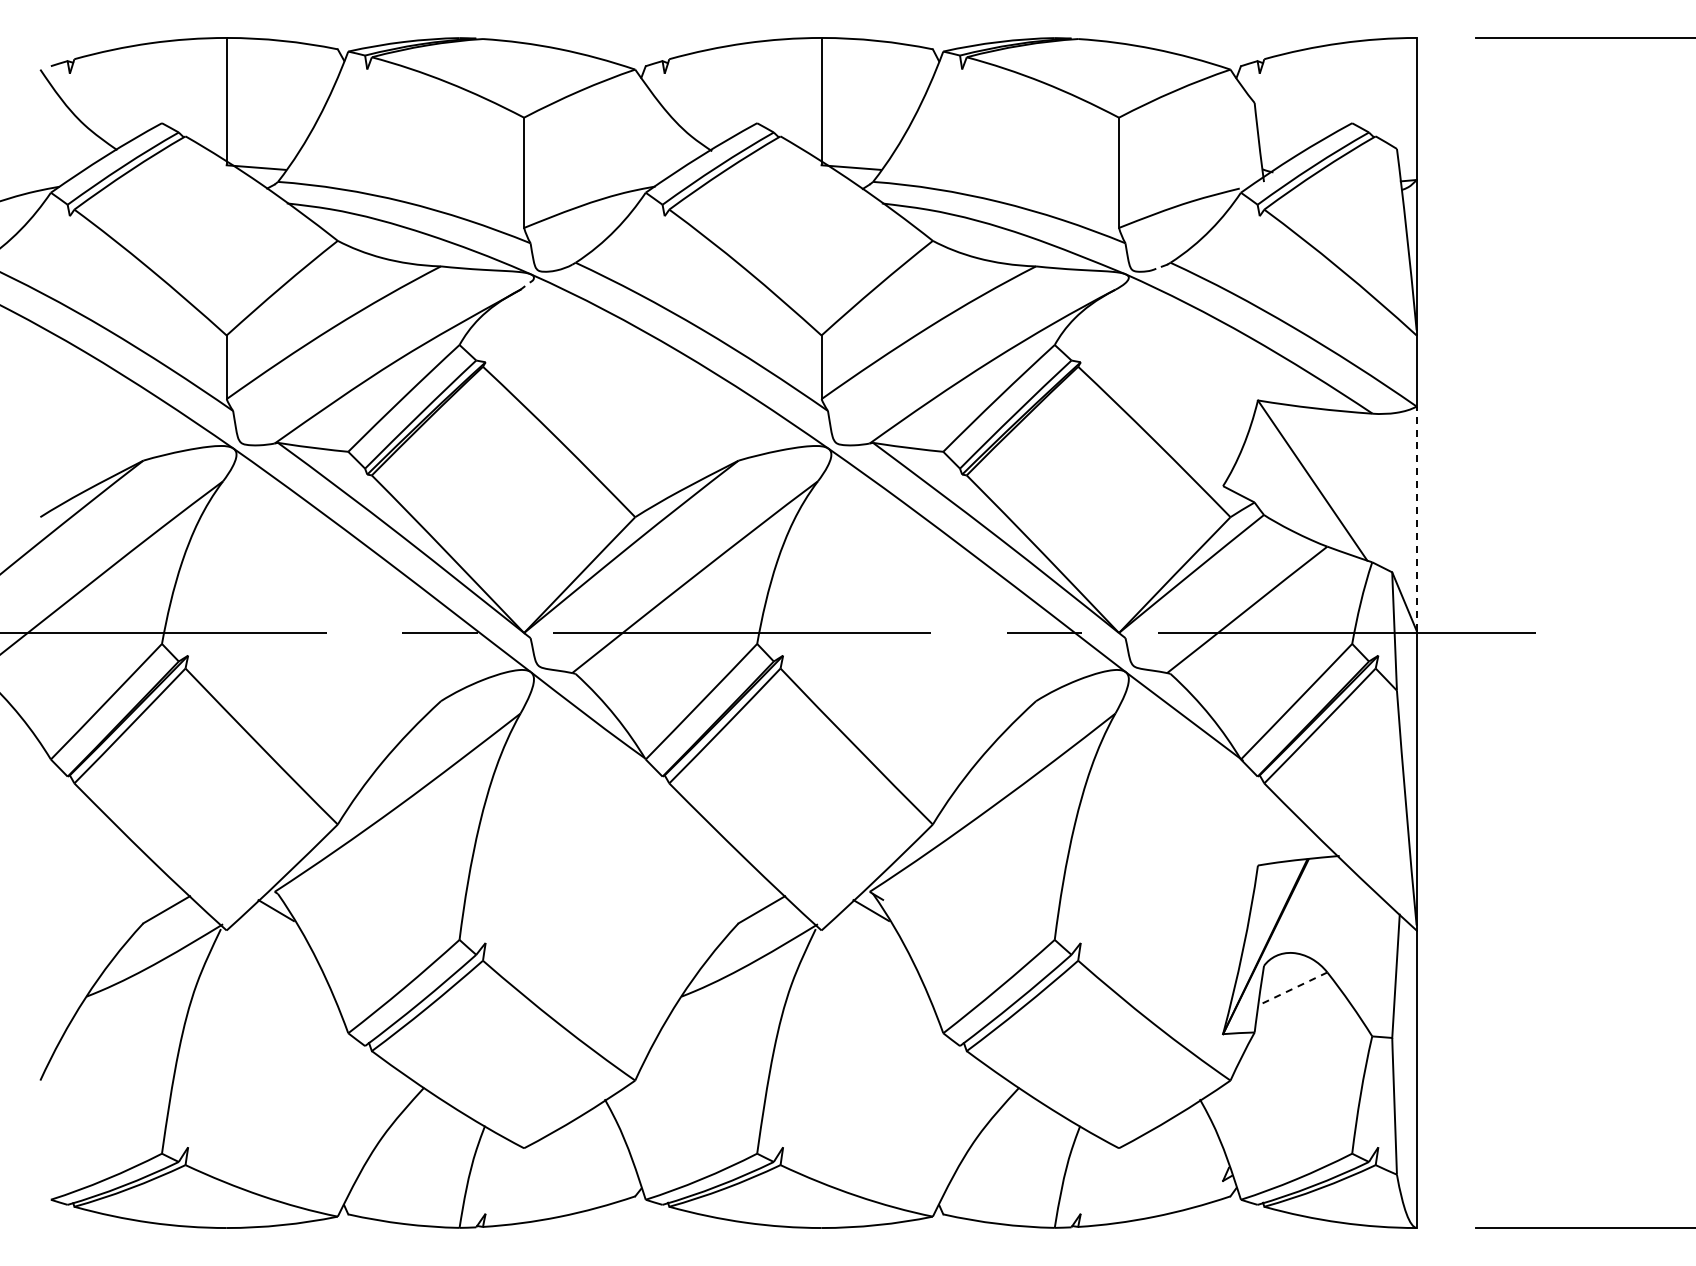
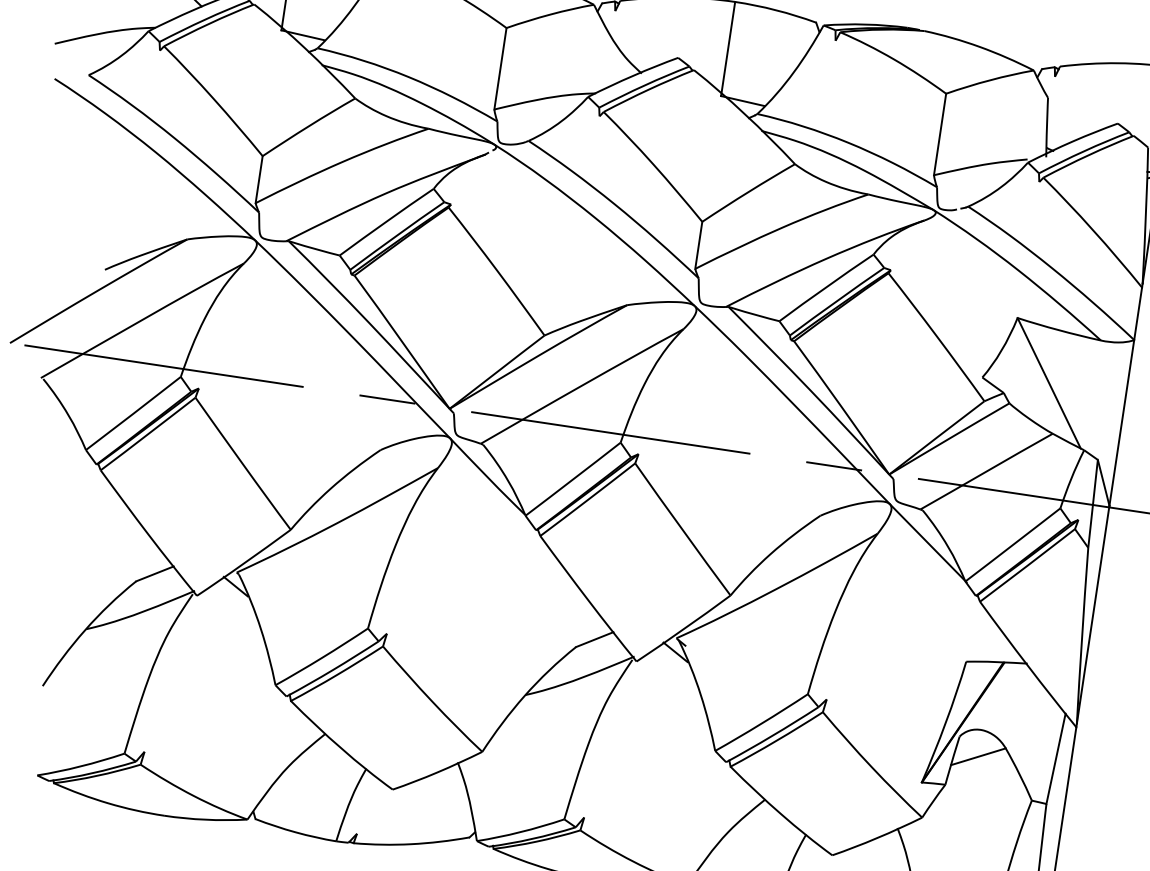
line: (1416, 518) -> (1121, 422), dashed -> solid
line: (1292, 989) -> (978, 757), dashed -> solid

